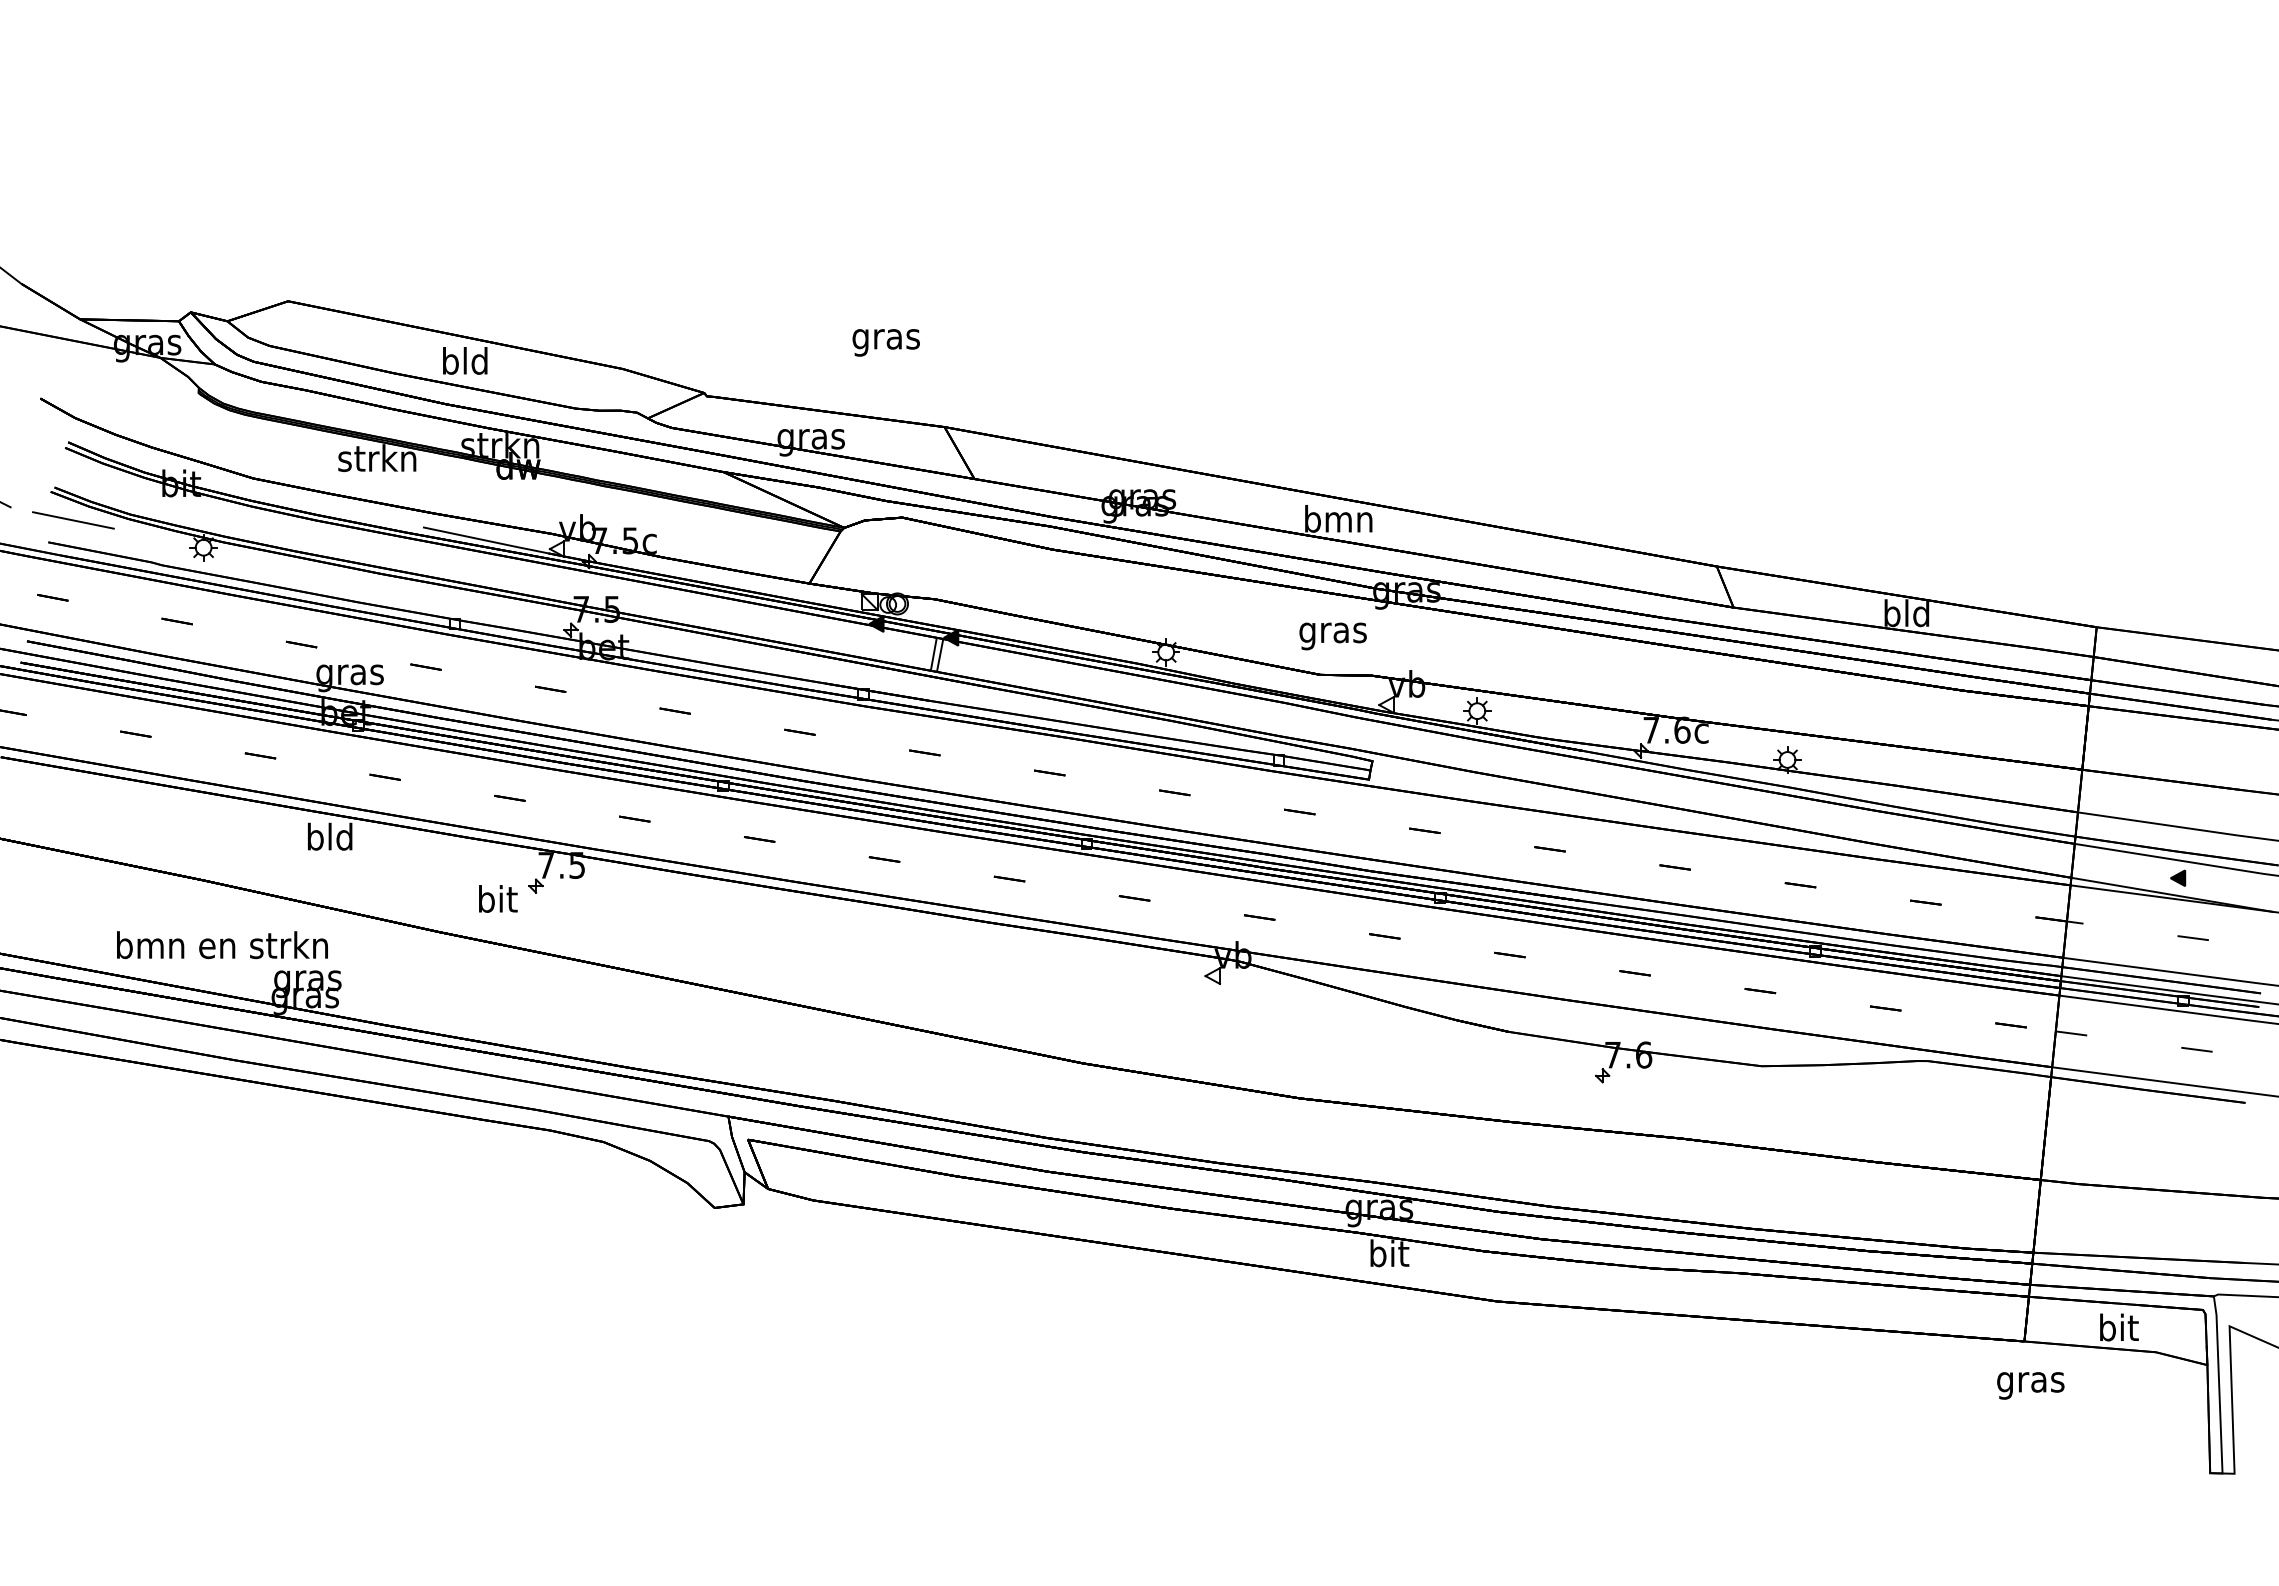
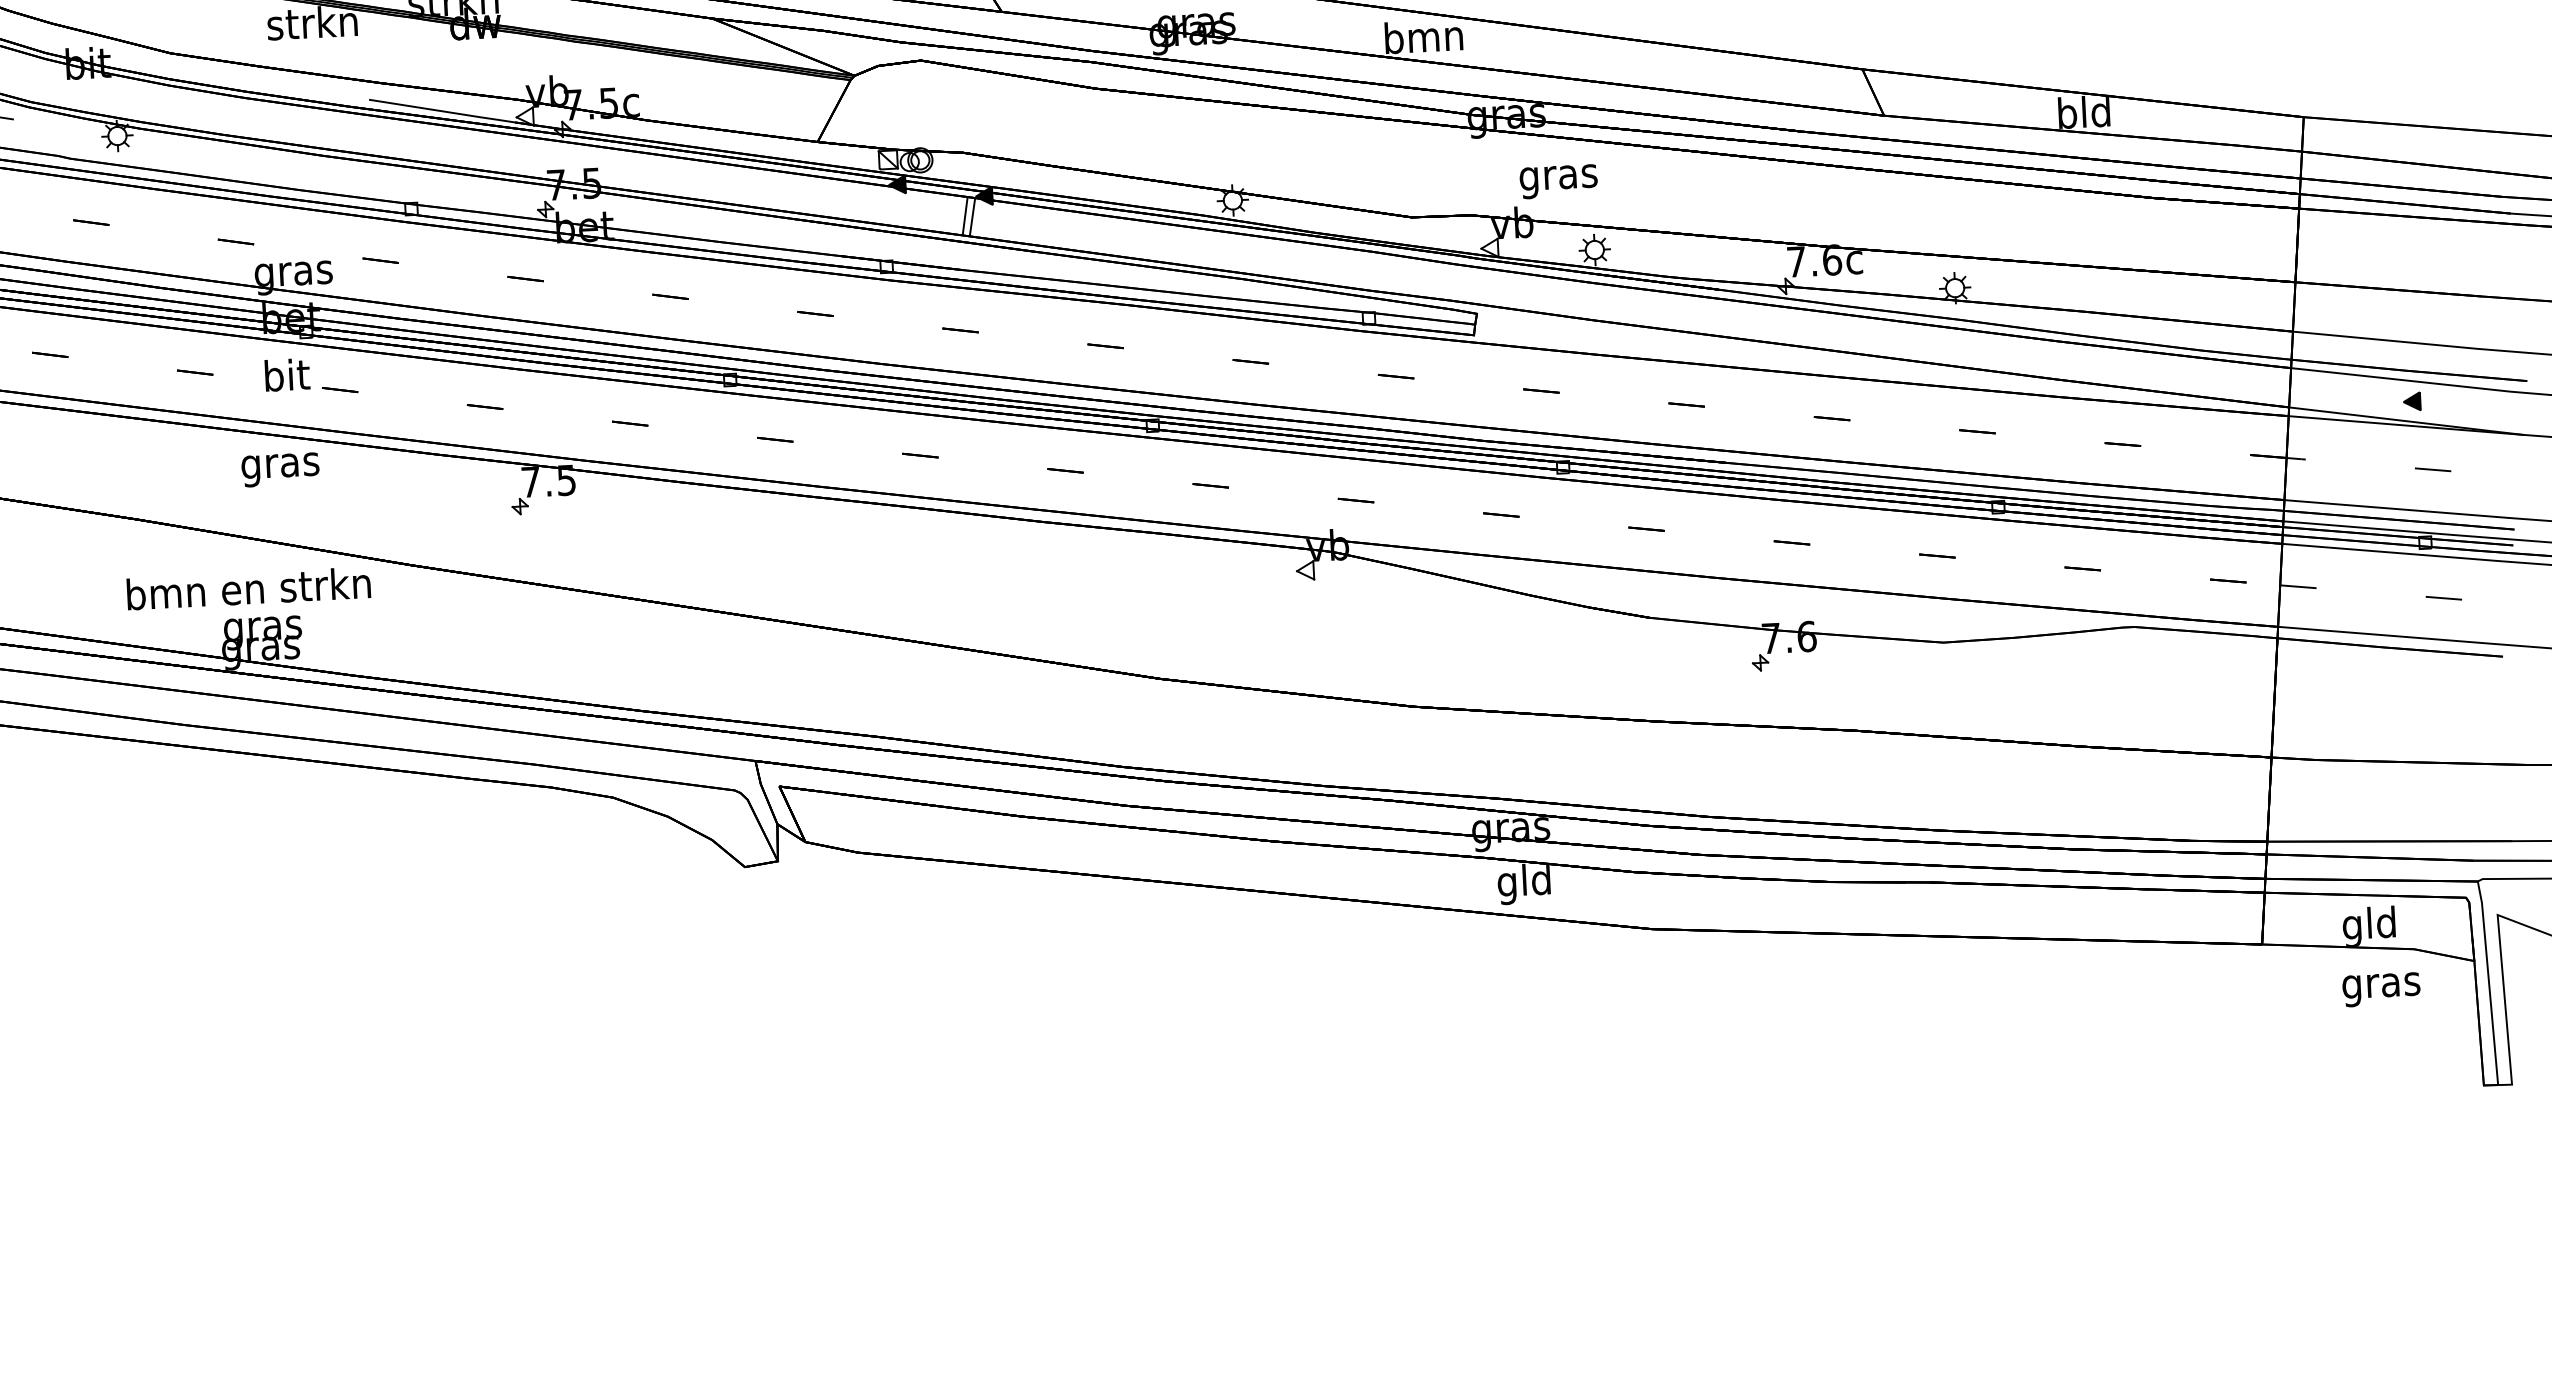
text: (1332, 636) -> (1558, 181), moved
text: (329, 839) -> (279, 464), bld -> gras
text: (498, 898) -> (287, 374), moved
text: (222, 945) -> (248, 588), moved
text: (1388, 1256) -> (1524, 883), bit -> gld
text: (2117, 1329) -> (2368, 925), bit -> gld
text: (2030, 1385) -> (2381, 989), moved

